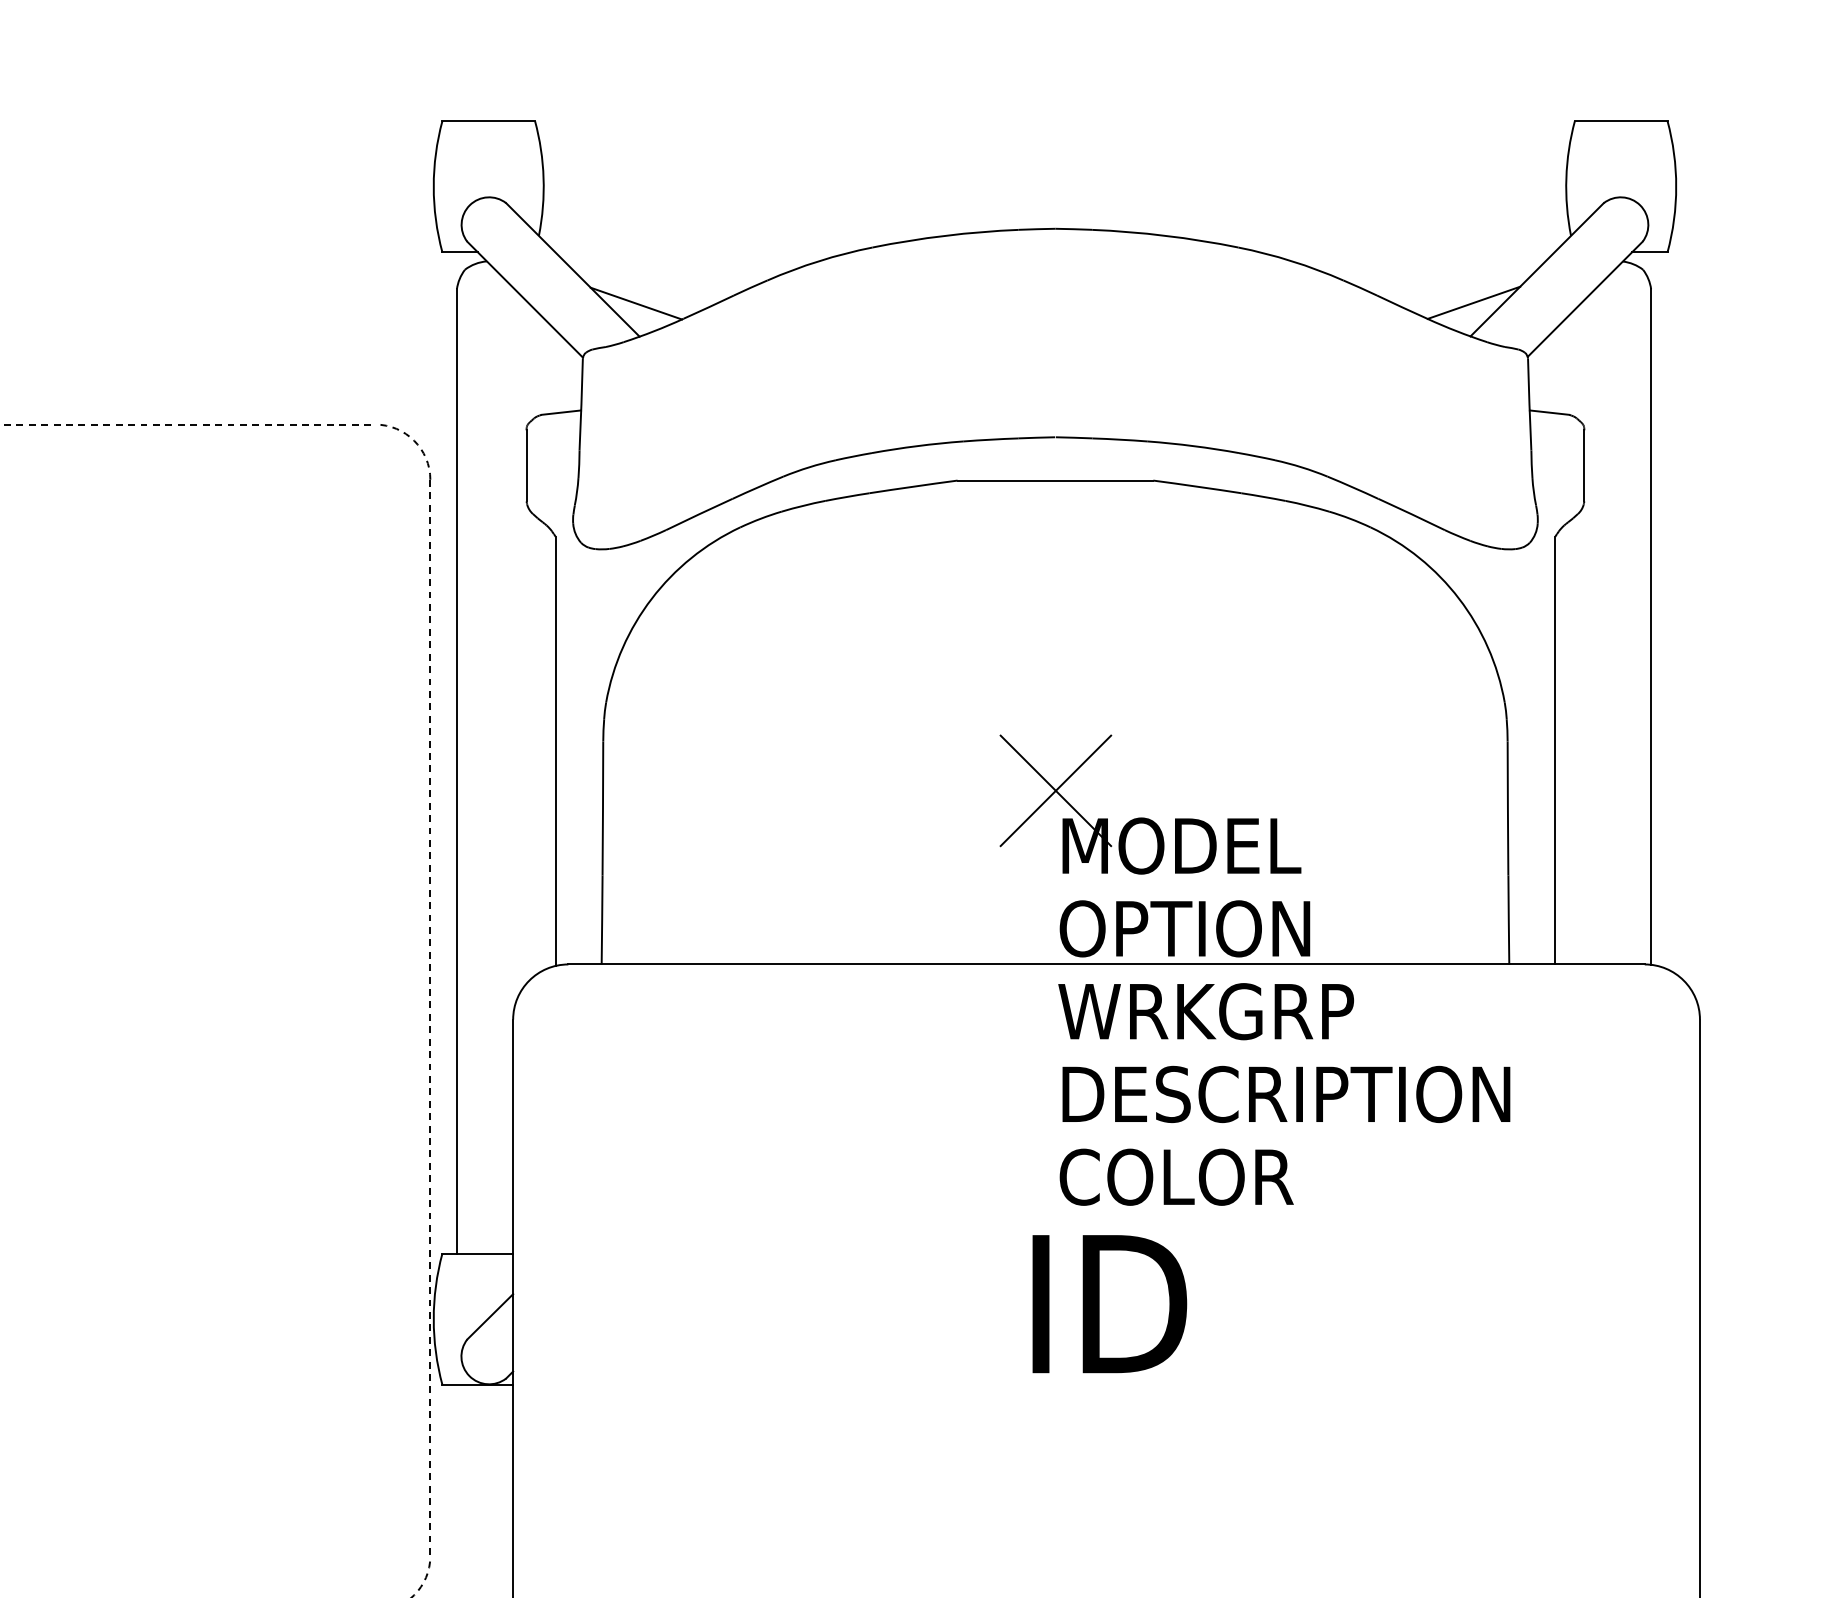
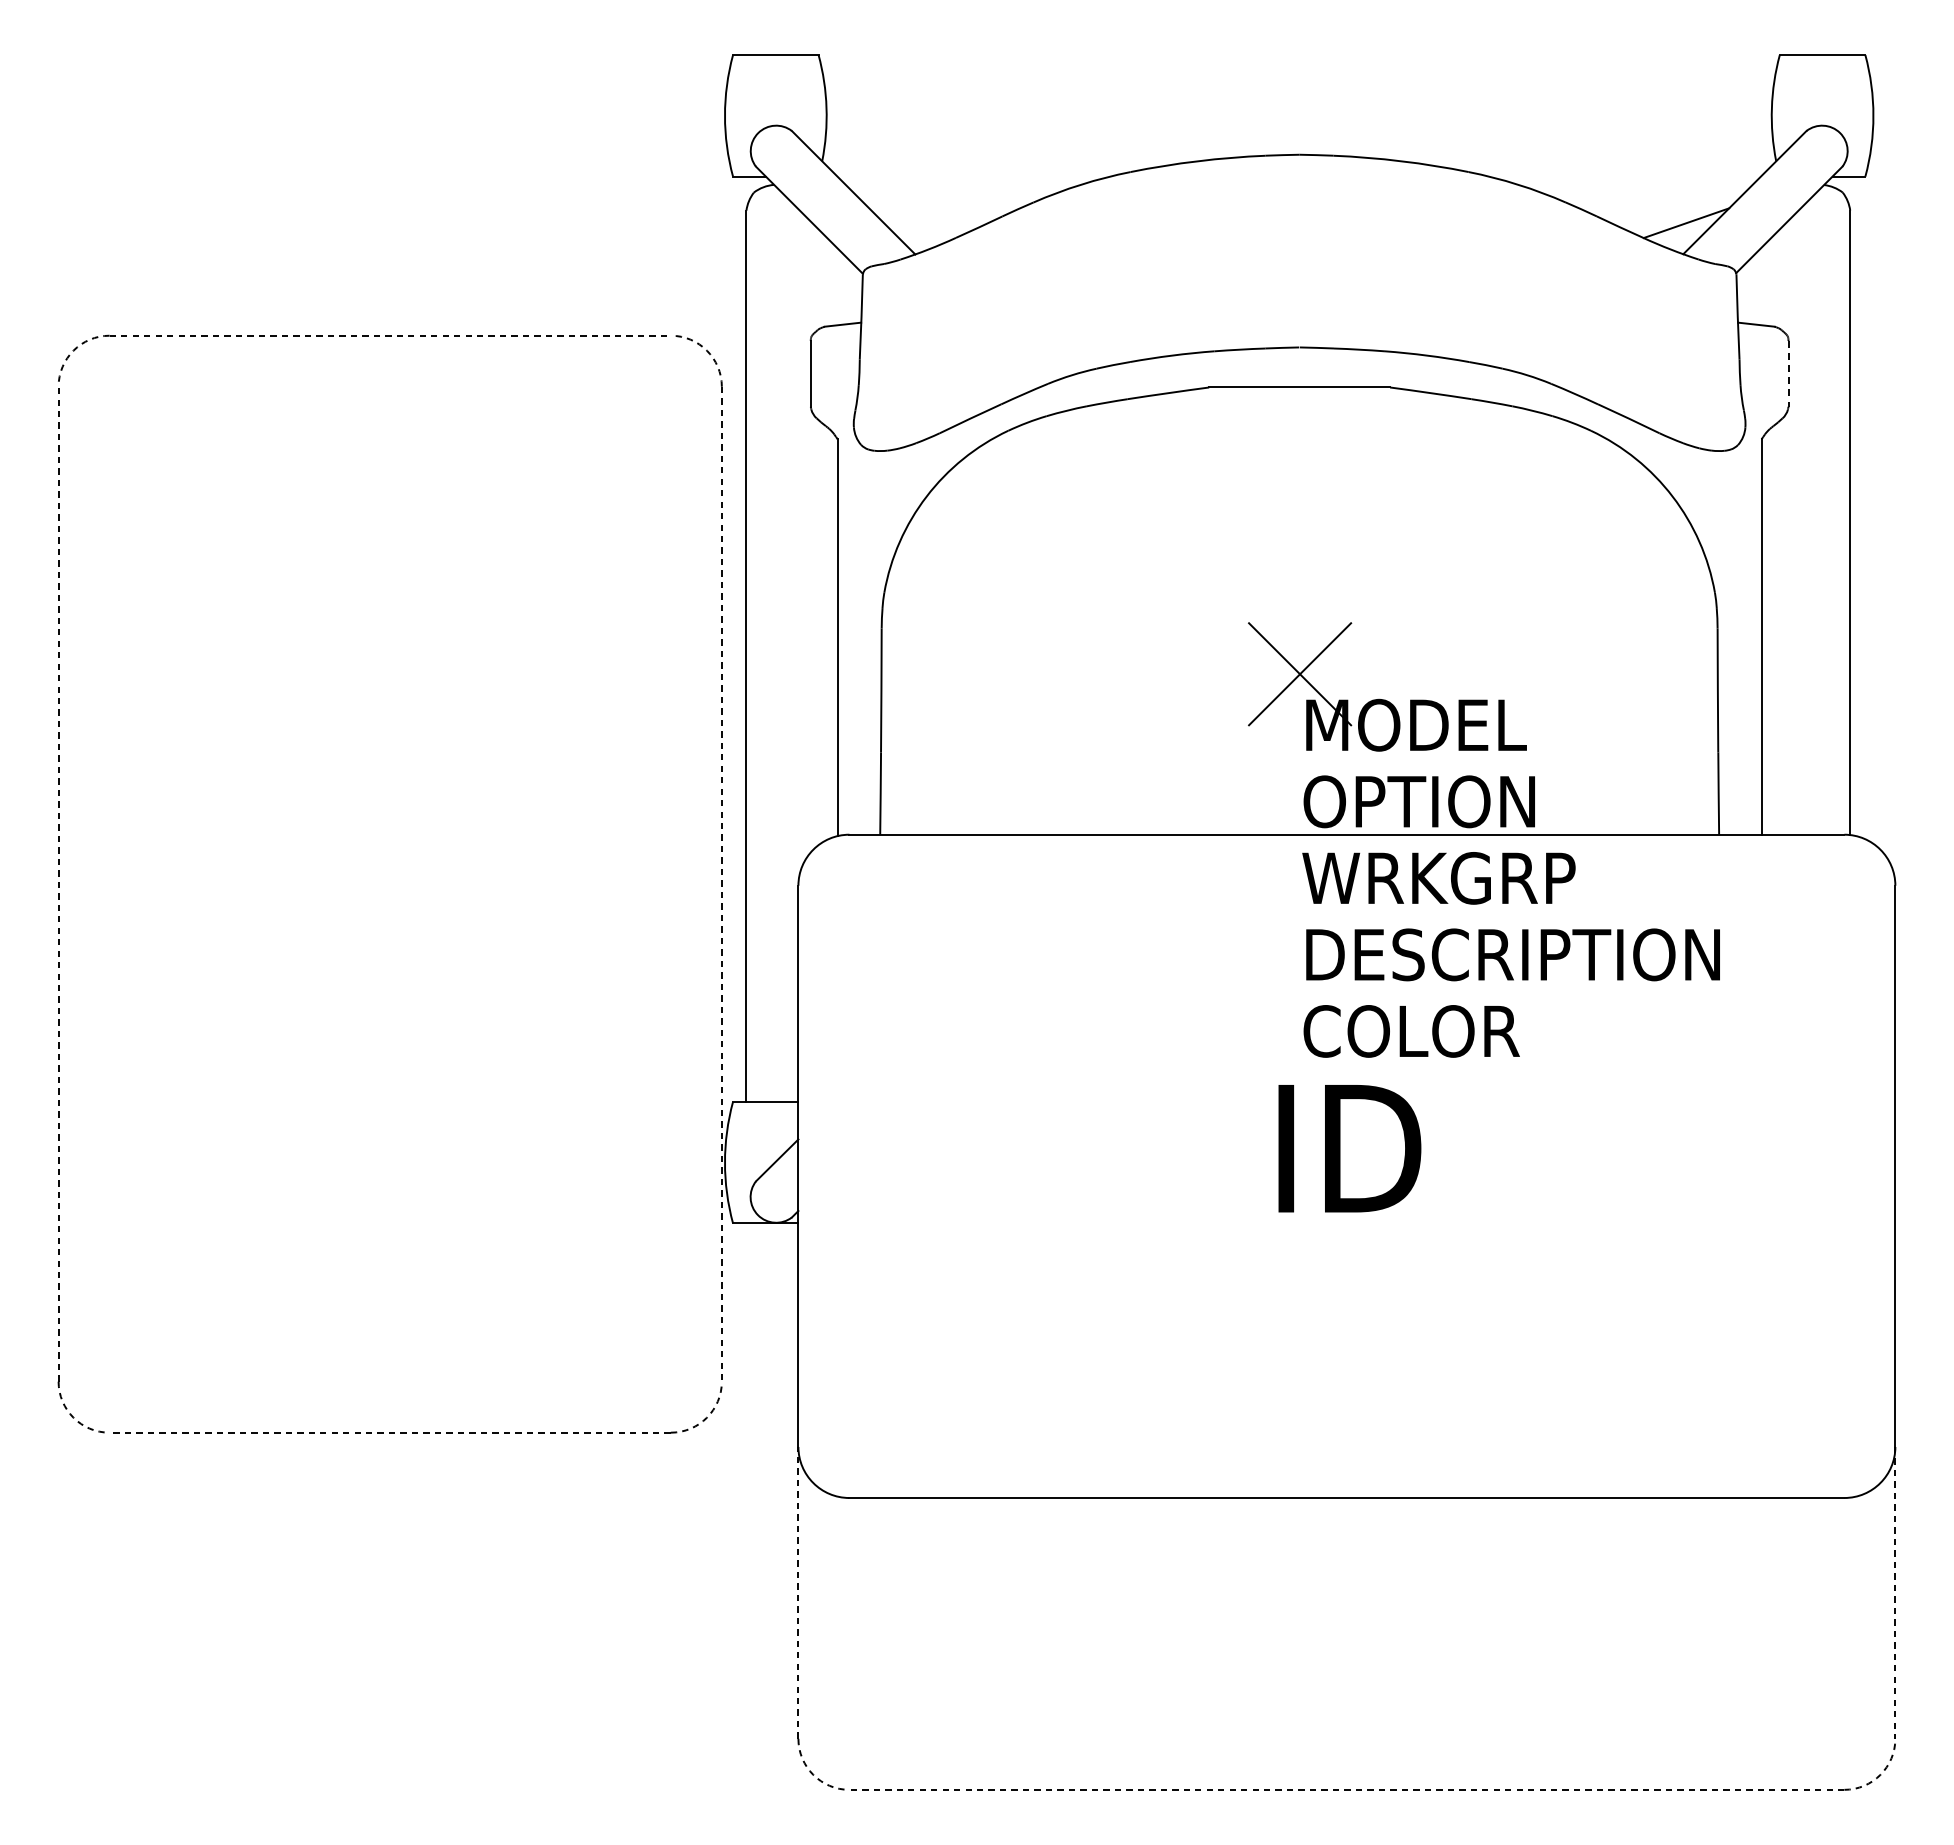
line: (636, 303) -> (912, 223), removed
line: (1584, 465) -> (1788, 373), solid -> dashed

